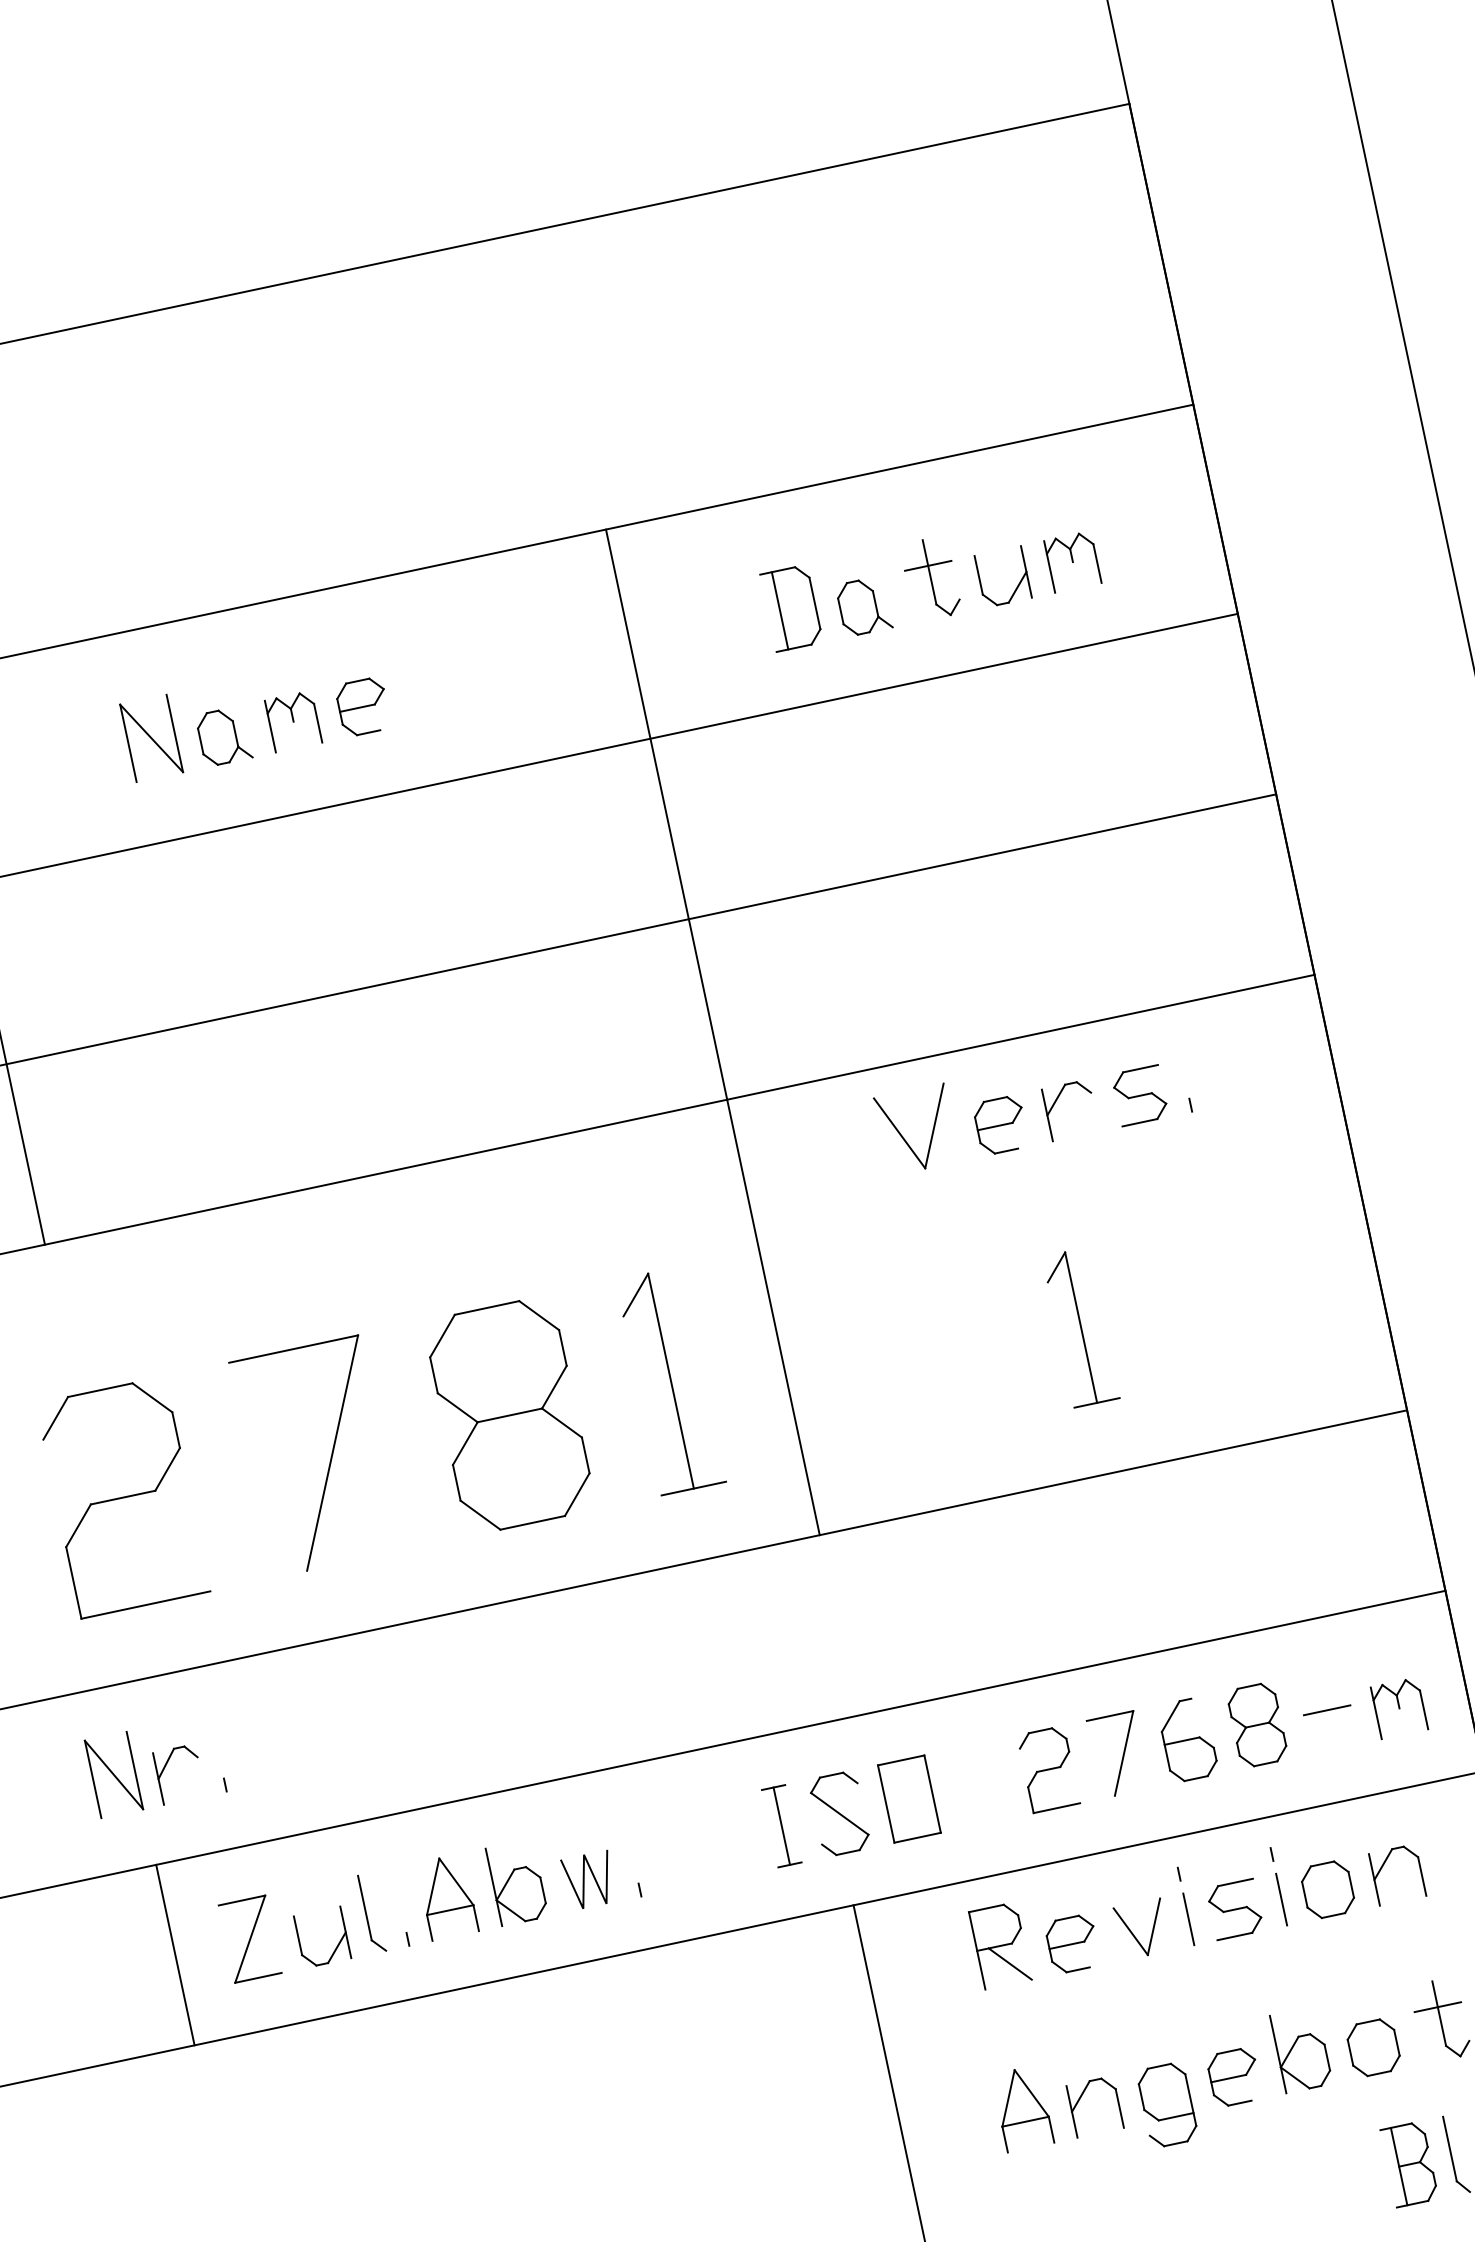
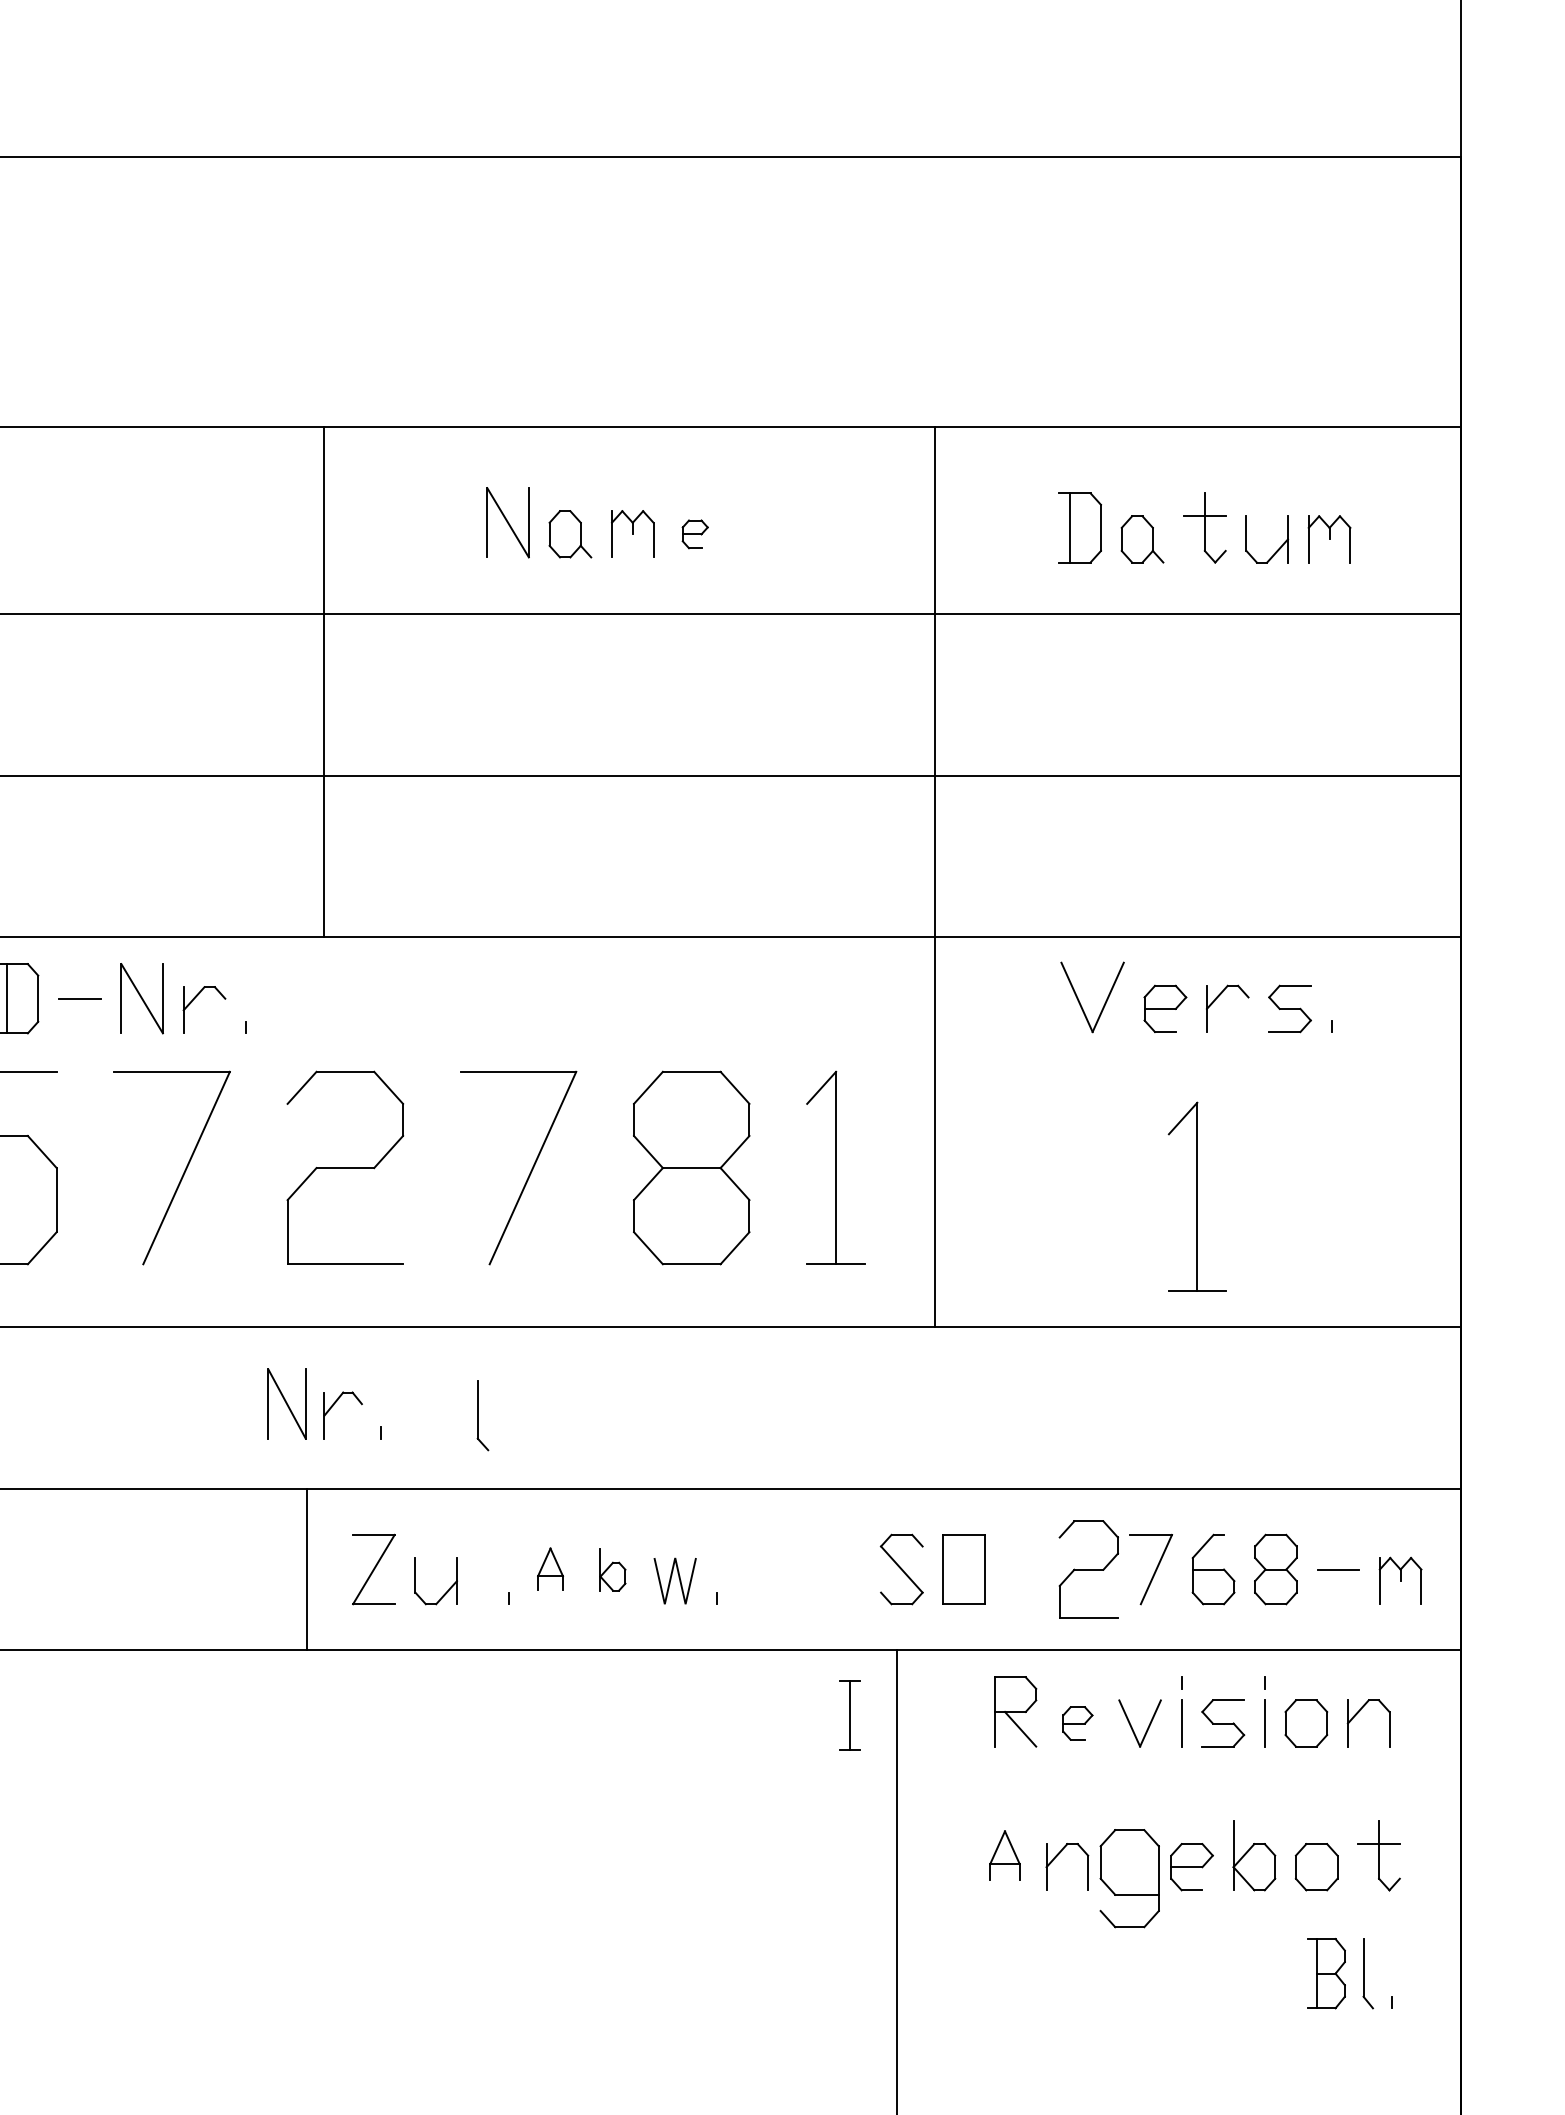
part: (363, 707) -> (695, 534), size x0.6
part: (1080, 1327) -> (1196, 1196), size x1.4
part: (1047, 1768) -> (1088, 1568), size x1.4
part: (781, 1826) -> (849, 1715), moved
part: (516, 1882) -> (612, 1569), size x0.6
part: (447, 1896) -> (550, 1568), size x0.6
part: (371, 1913) -> (482, 1415), moved
part: (1072, 1944) -> (1077, 1723), size x0.7
part: (1167, 2104) -> (1129, 1878), size x1.4
part: (1022, 2108) -> (1004, 1855), size x0.7

